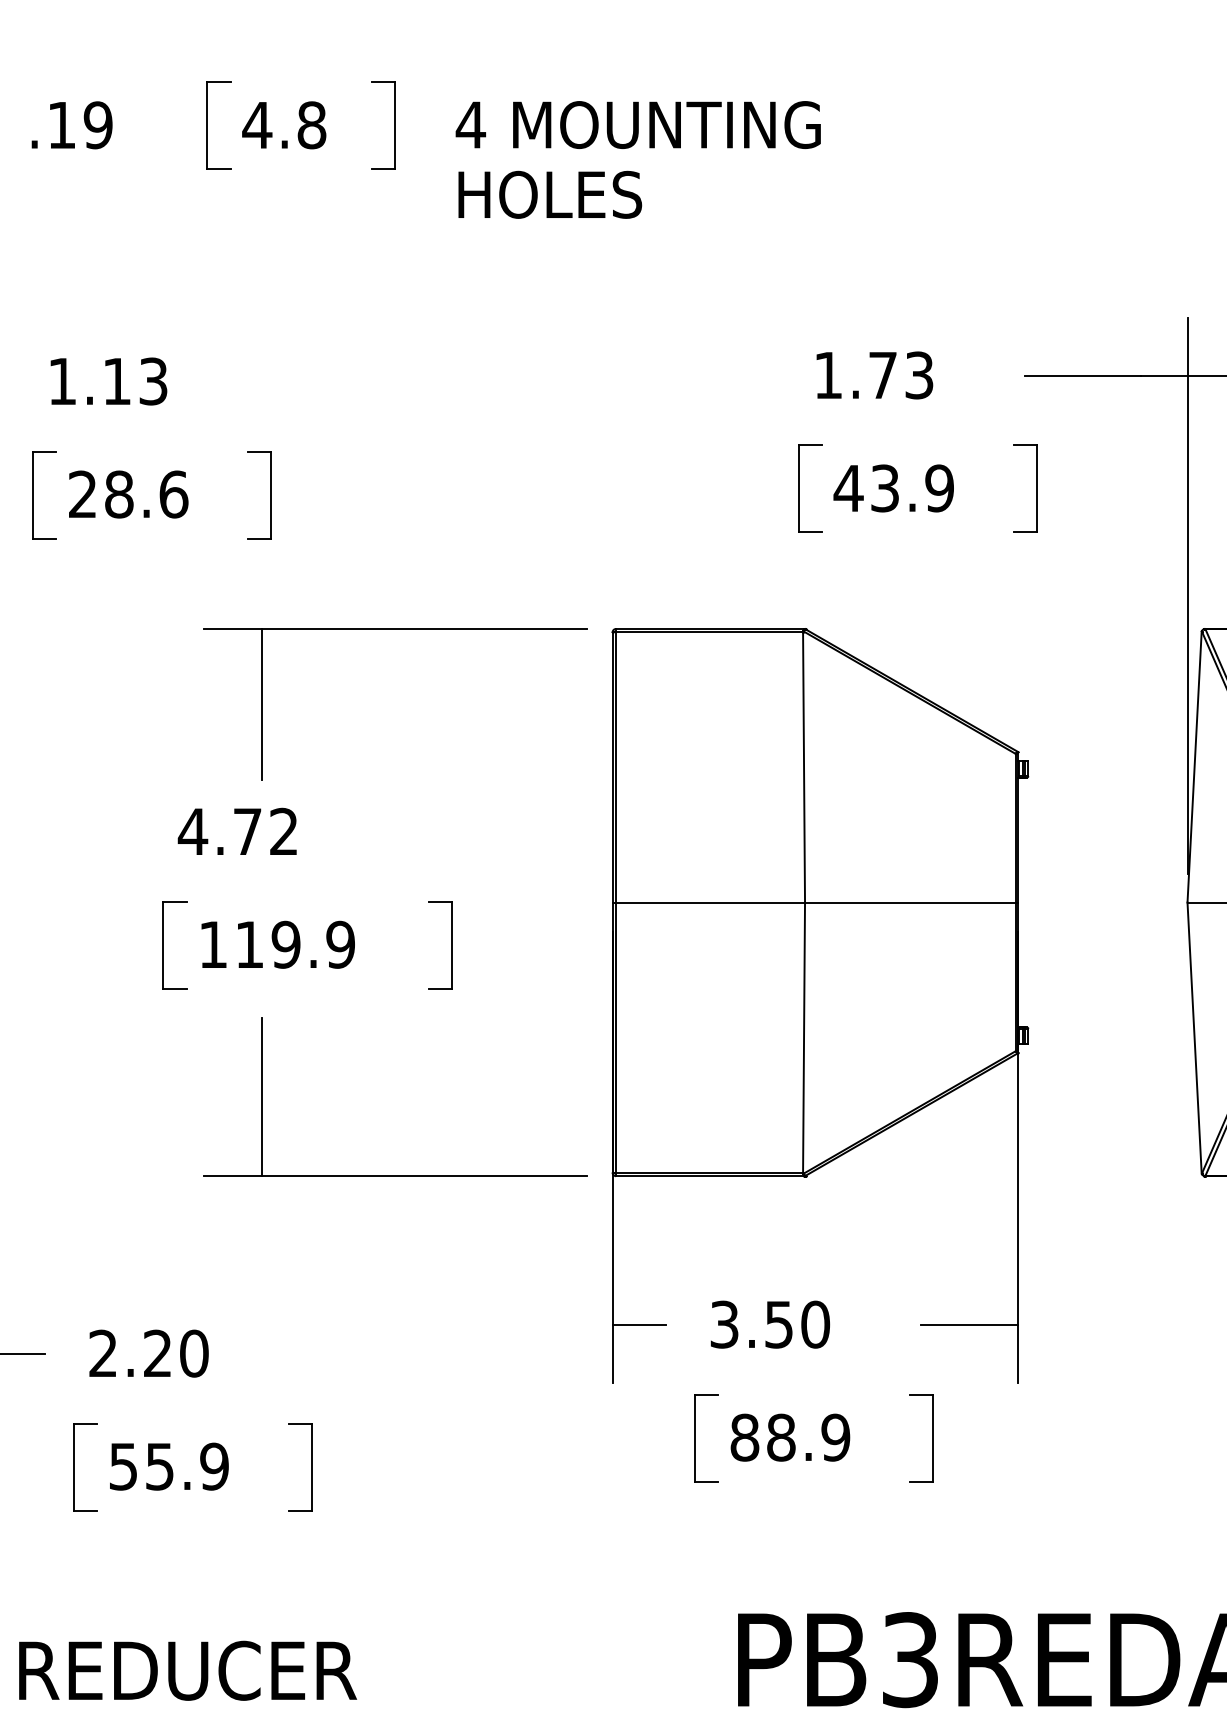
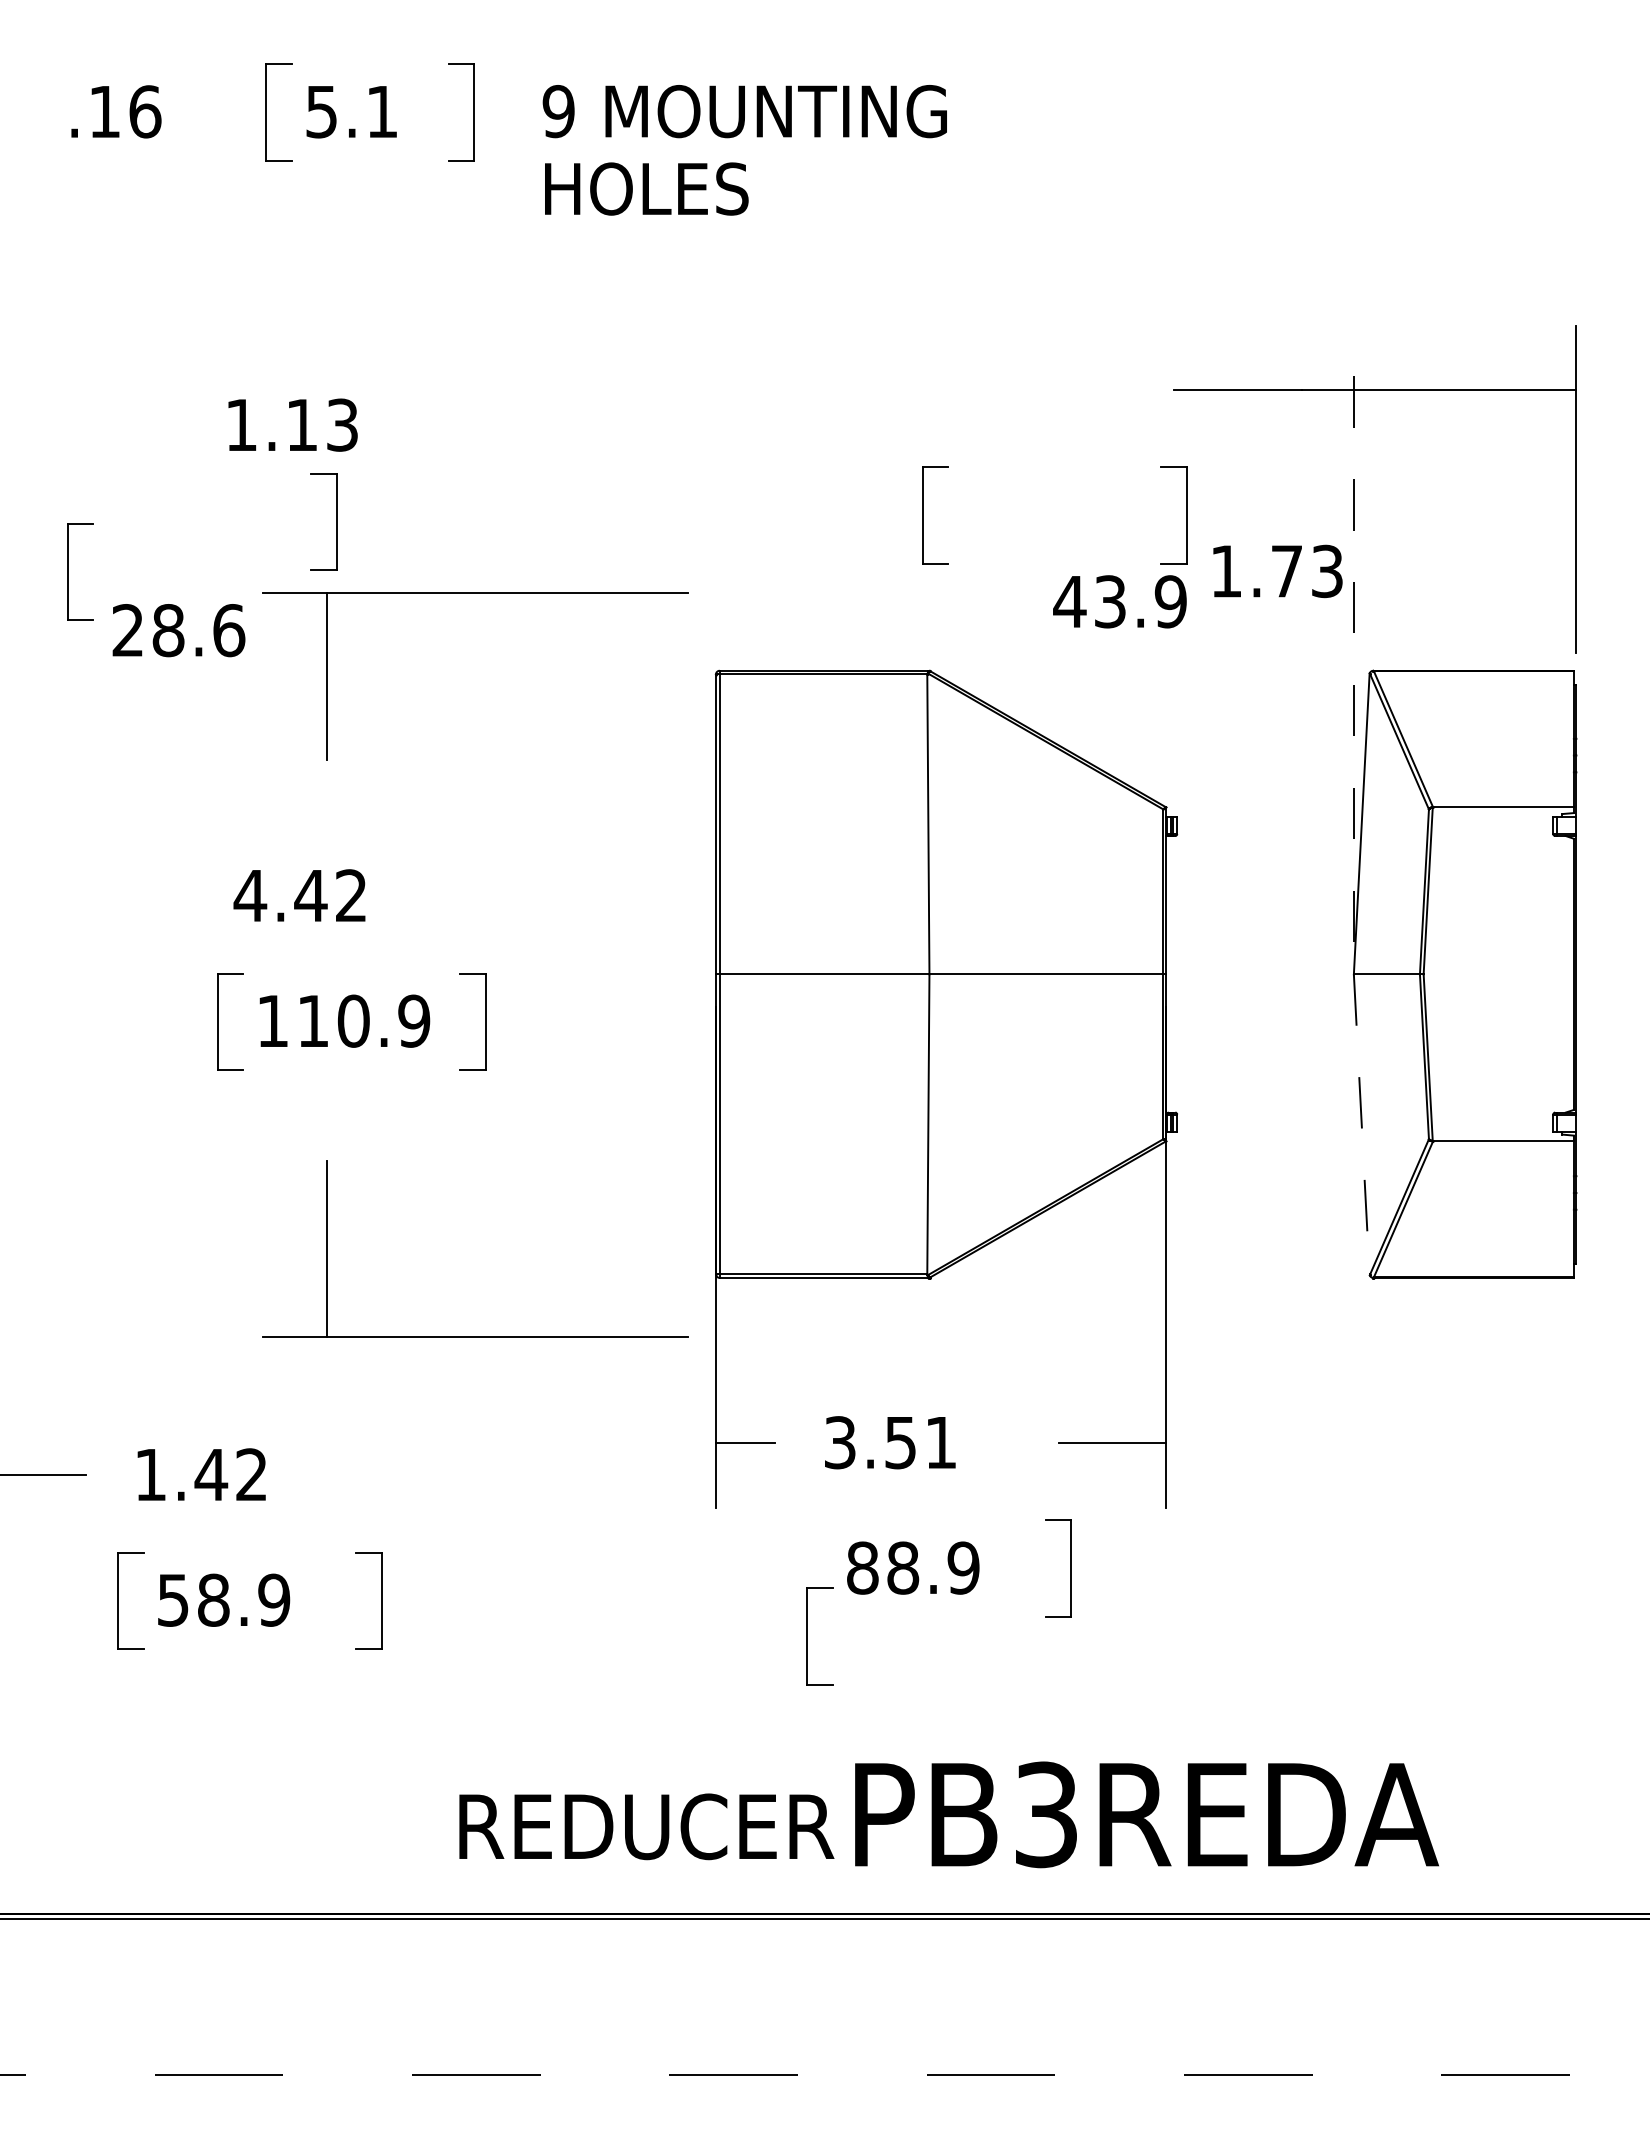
text: (98, 124) -> (145, 111), .19 -> .16
text: (284, 124) -> (351, 111), 4.8 -> 5.1
text: (470, 124) -> (558, 111), 4 -> 9
text: (874, 375) -> (1277, 571), moved
text: (108, 380) -> (292, 424), moved
text: (893, 488) -> (1119, 601), moved
part: (33, 494) -> (68, 571), moved
text: (128, 494) -> (178, 630), moved
line: (1187, 595) -> (1353, 633), solid -> dashed
part: (395, 629) -> (475, 593), moved
text: (247, 831) -> (310, 895), 4.72 -> 4.42
text: (285, 944) -> (353, 1020), 119.9 -> 110.9
part: (451, 945) -> (485, 1021), moved
line: (1194, 1037) -> (1361, 1124), solid -> dashed
part: (395, 1175) -> (475, 1336), moved
text: (815, 1324) -> (941, 1442), 3.50 -> 3.51
text: (148, 1353) -> (201, 1474), 2.20 -> 1.42
part: (695, 1438) -> (807, 1636), moved
text: (159, 1465) -> (213, 1599), 55.9 -> 58.9
text: (187, 1670) -> (646, 1826), moved

